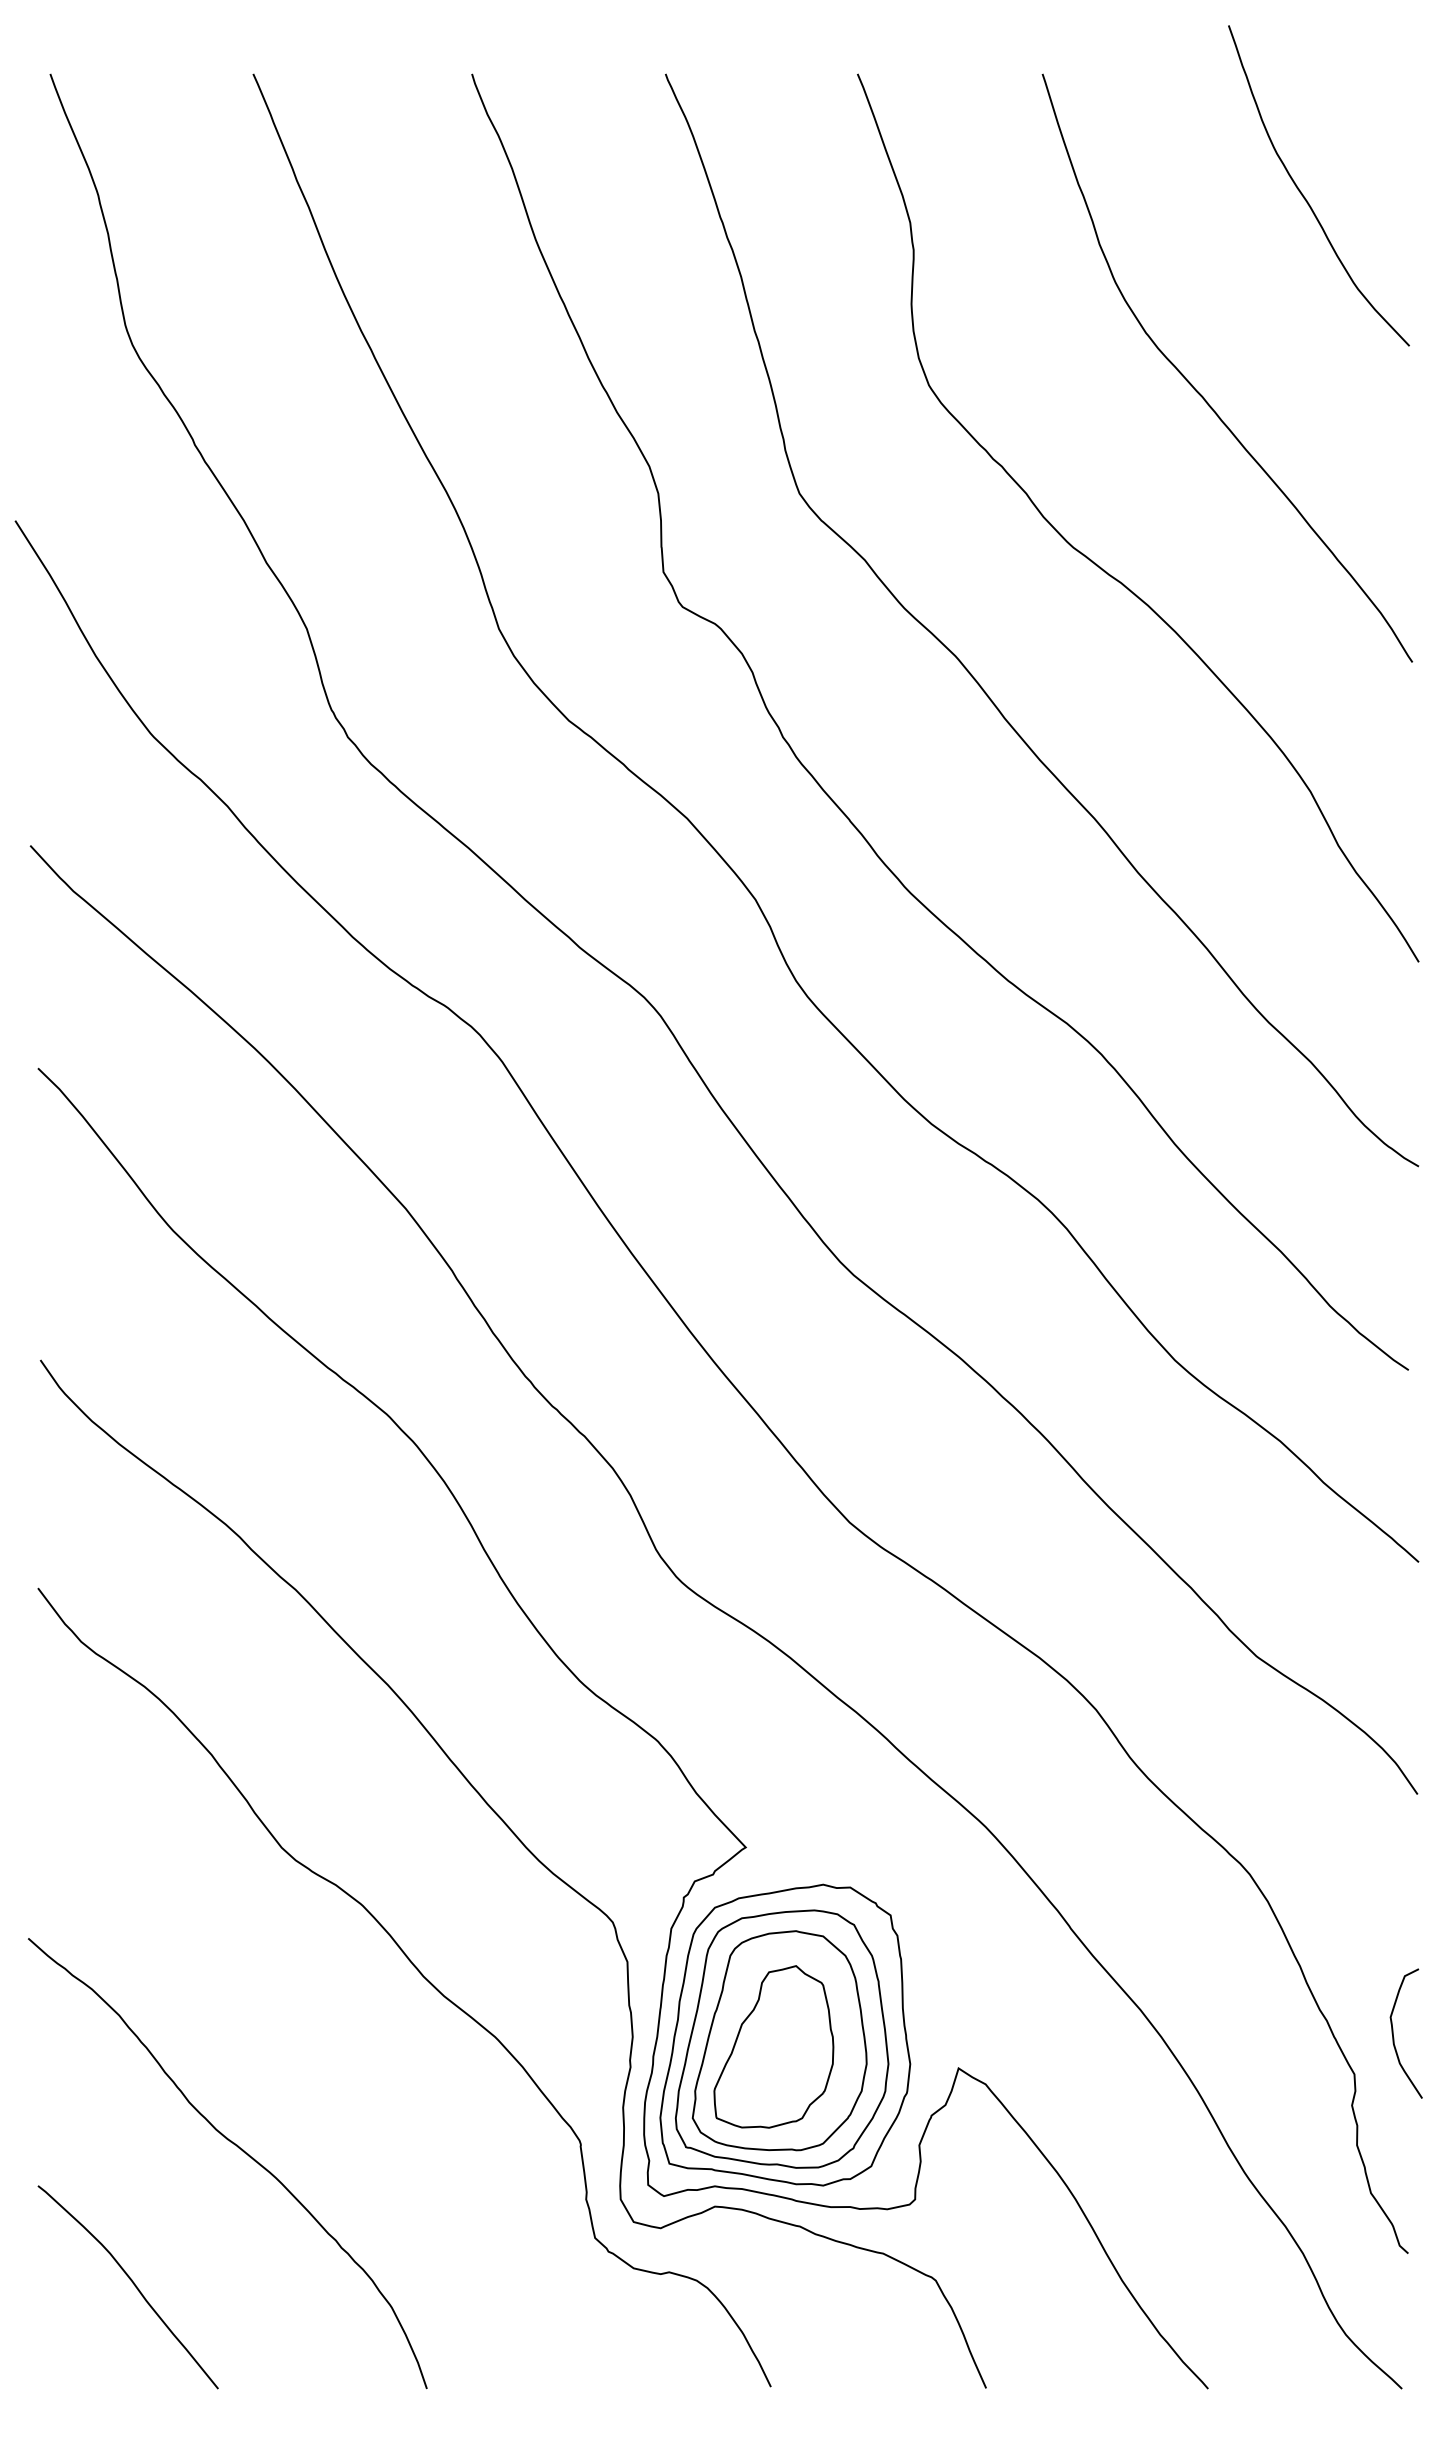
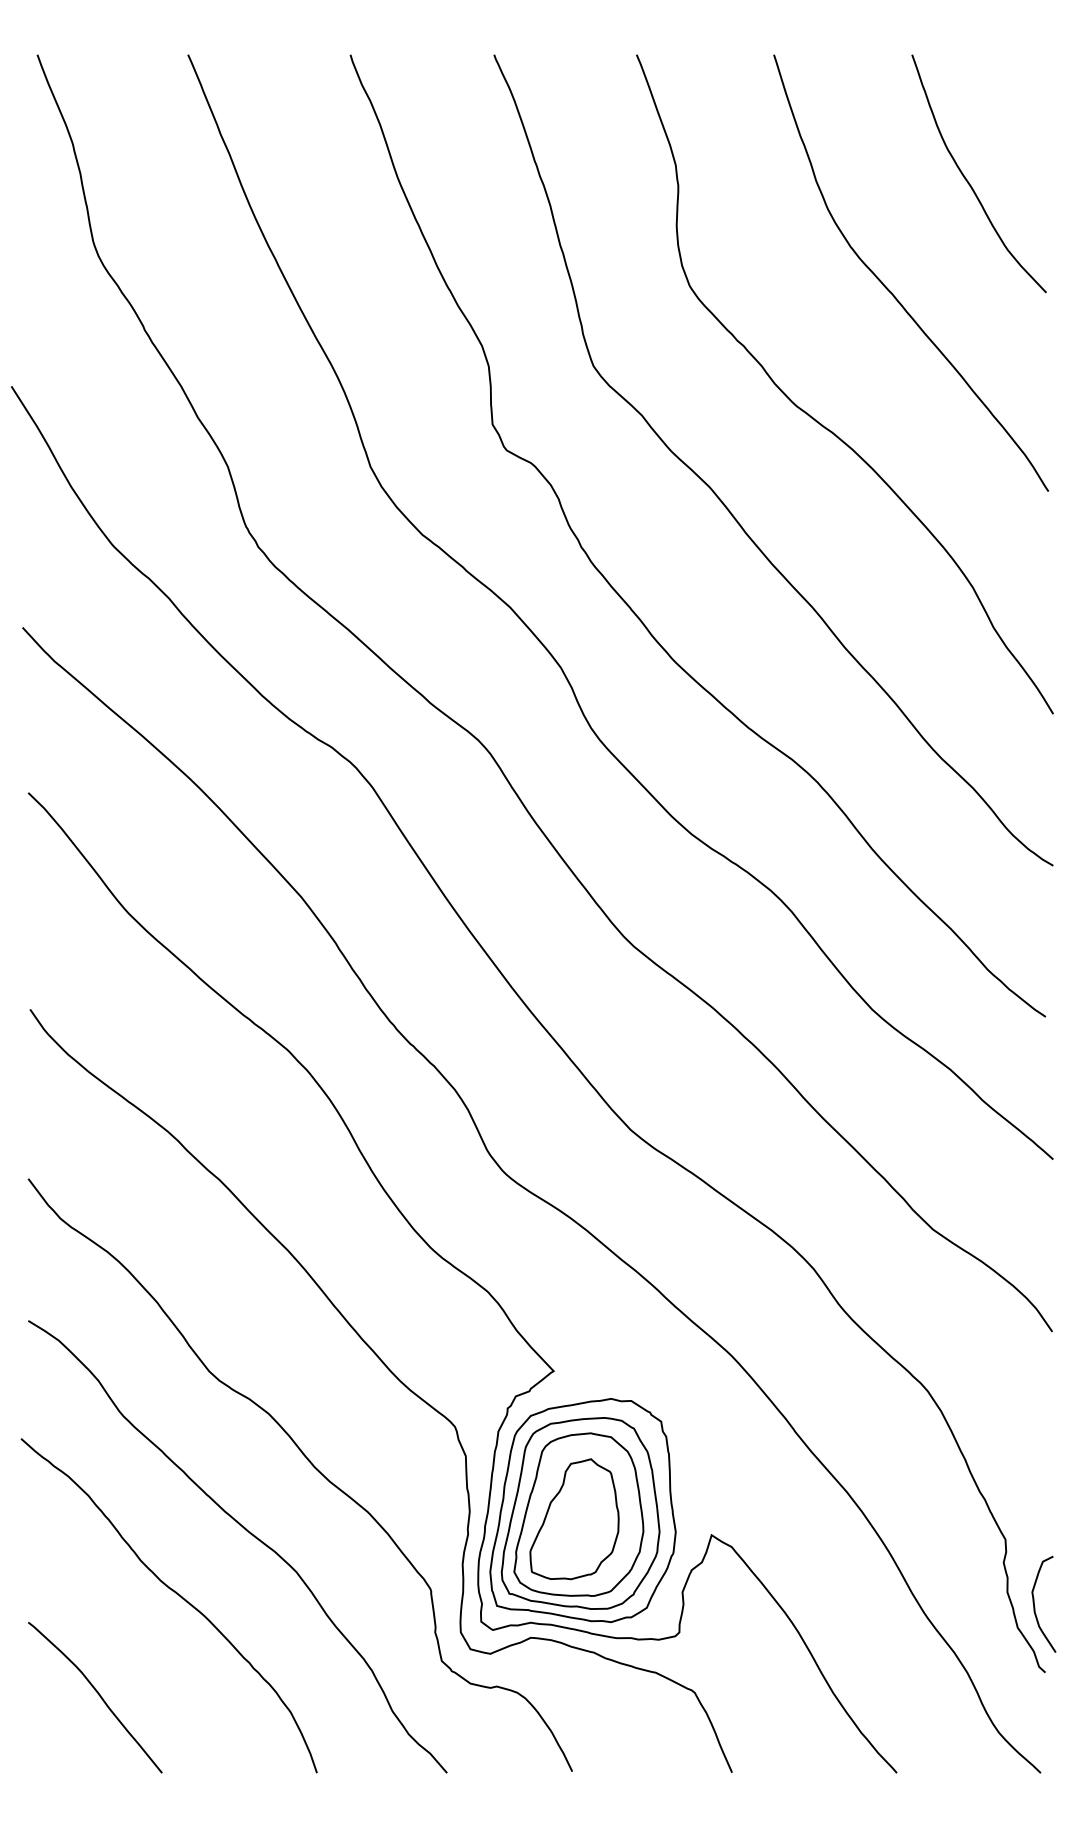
curve: (1303, 193) -> (967, 179), moved
curve: (1394, 2037) -> (1035, 1607), moved
curve: (331, 2063) -> (246, 1531), added

